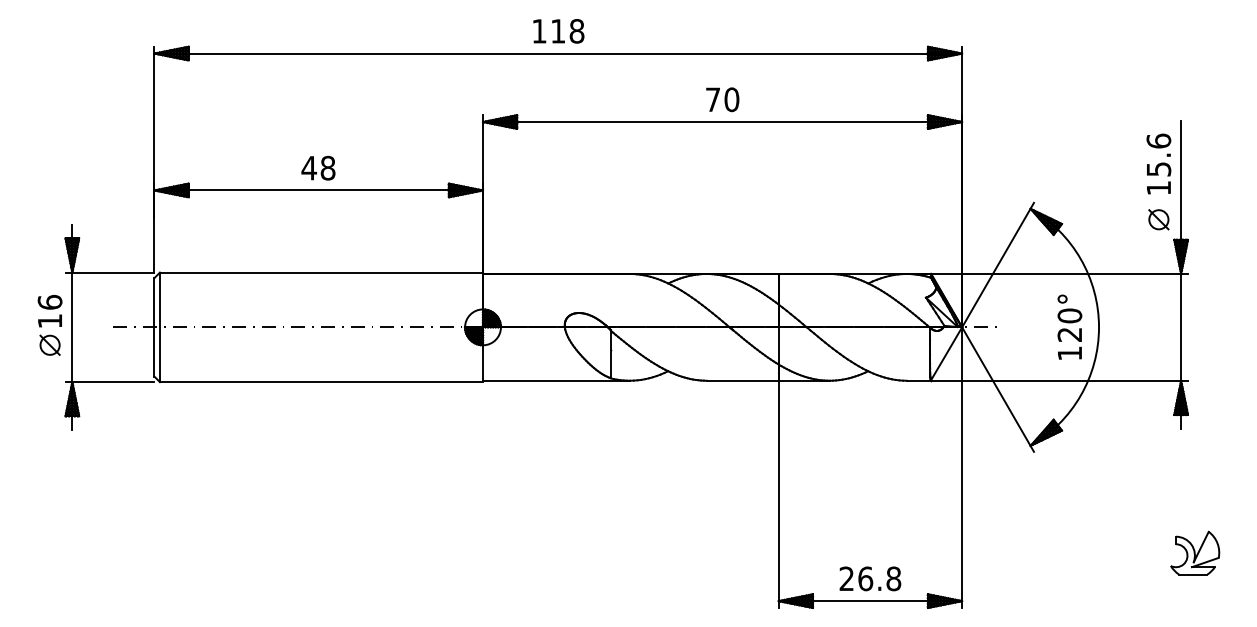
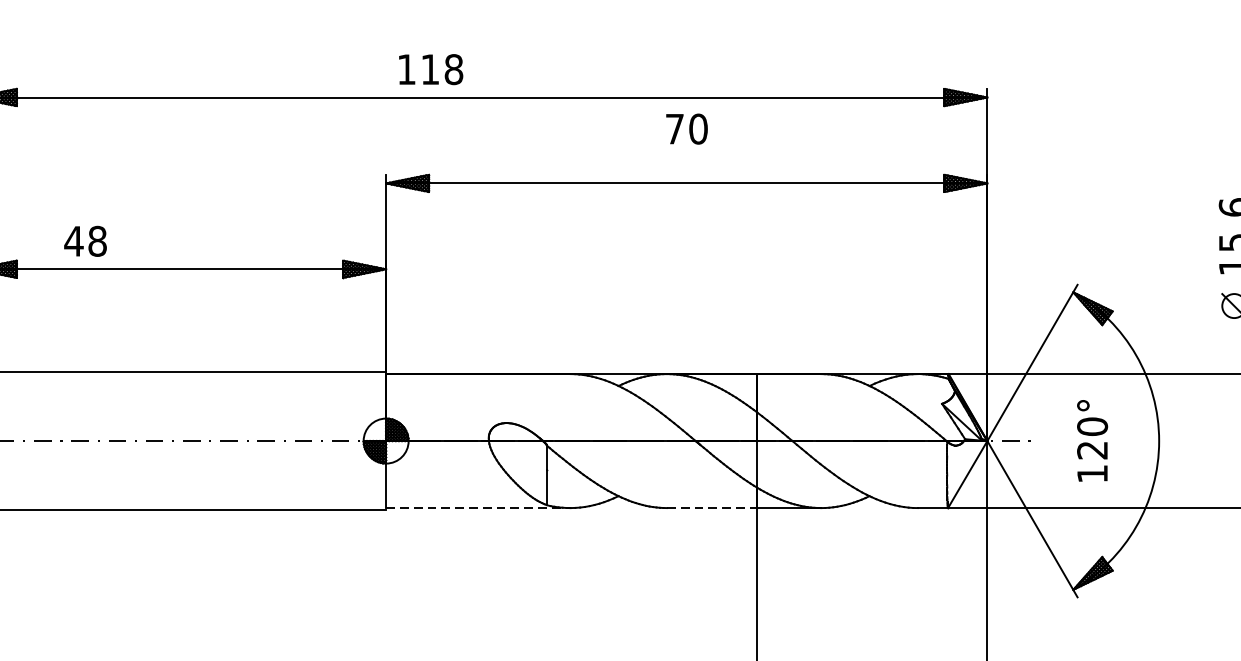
text: (558, 31) -> (430, 69), moved
text: (722, 99) -> (686, 128), moved
text: (318, 167) -> (85, 240), moved
text: (1069, 326) -> (1092, 440), moved
line: (556, 380) -> (478, 507), solid -> dashed
line: (742, 380) -> (711, 507), solid -> dashed

